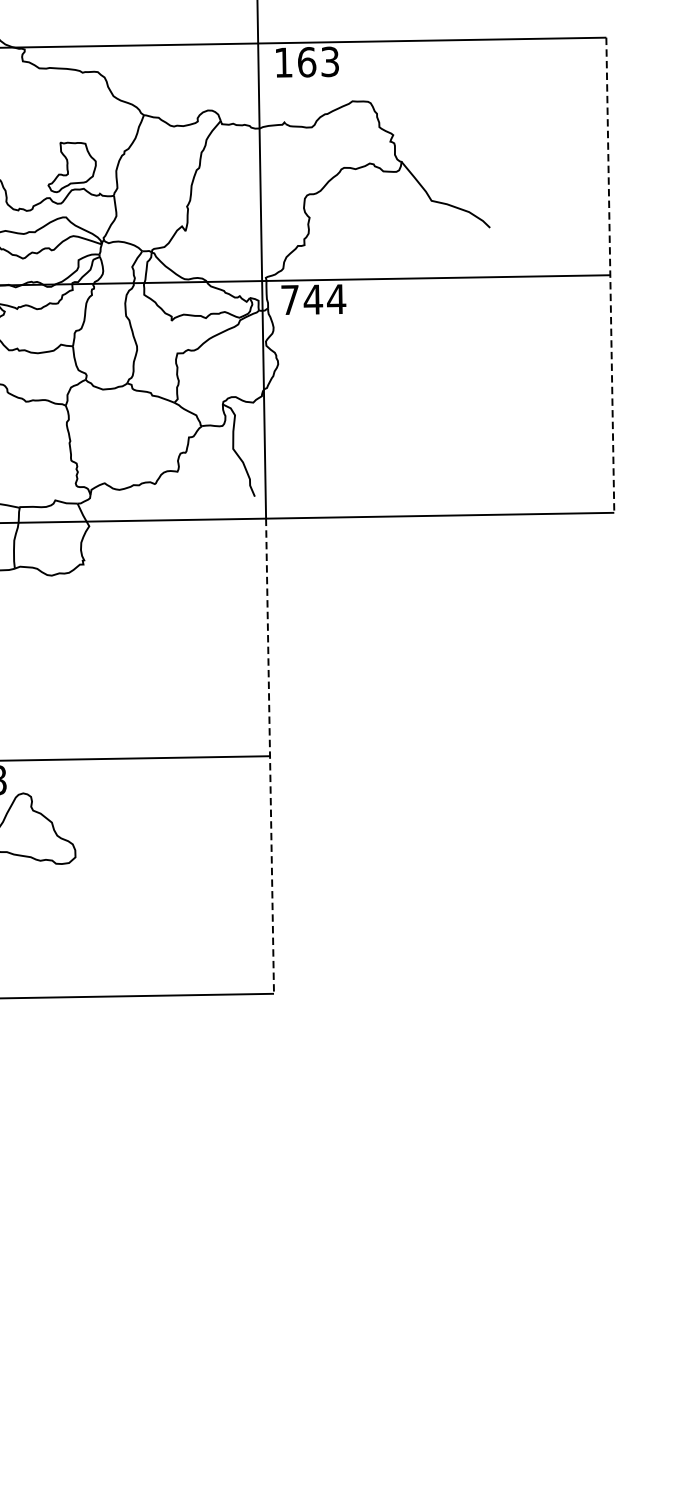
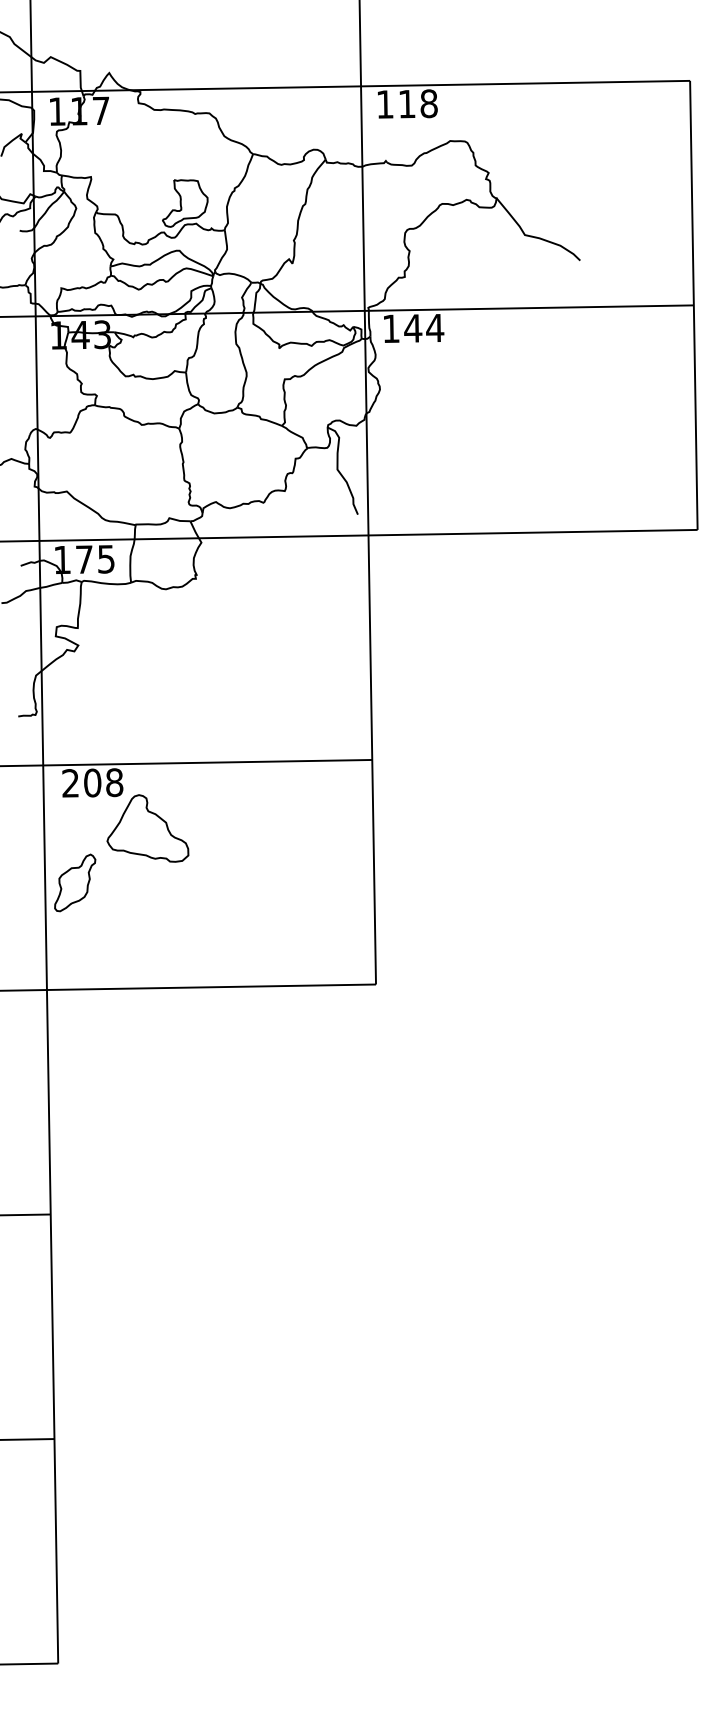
text: (317, 61) -> (417, 103), 163 -> 118
line: (609, 275) -> (693, 305), dashed -> solid
text: (290, 299) -> (391, 328), 744 -> 144
line: (270, 755) -> (372, 759), dashed -> solid

